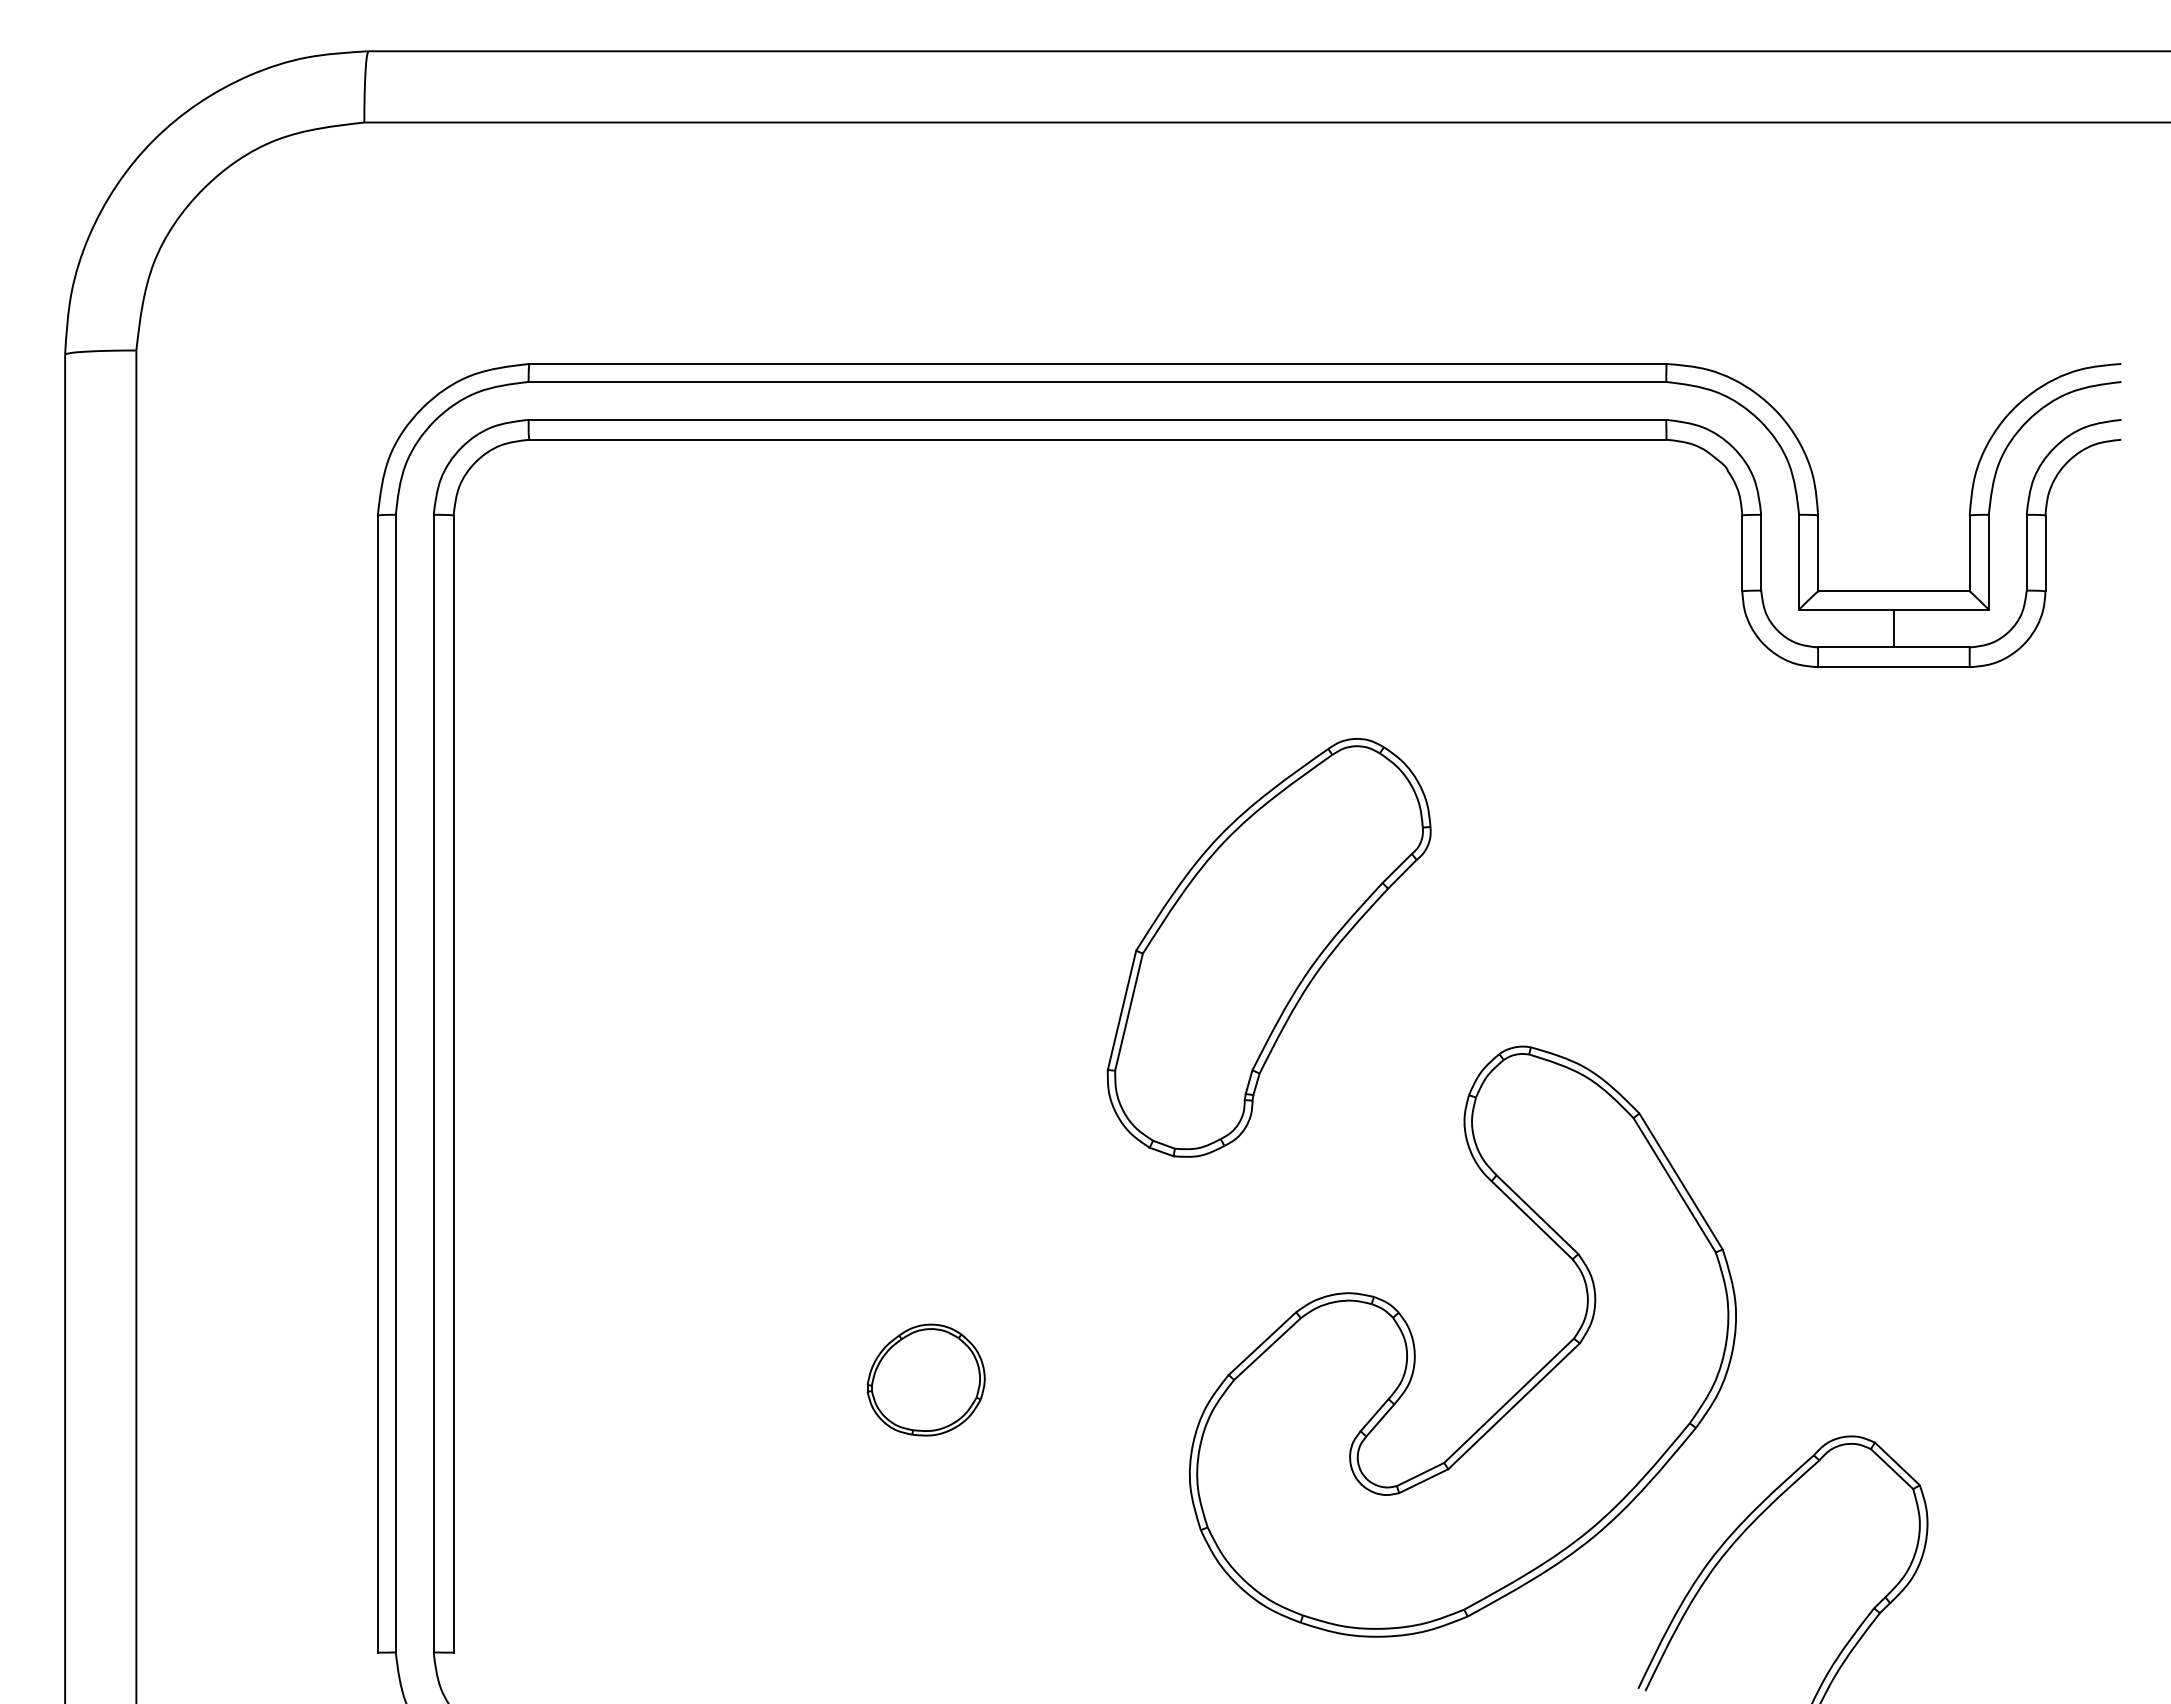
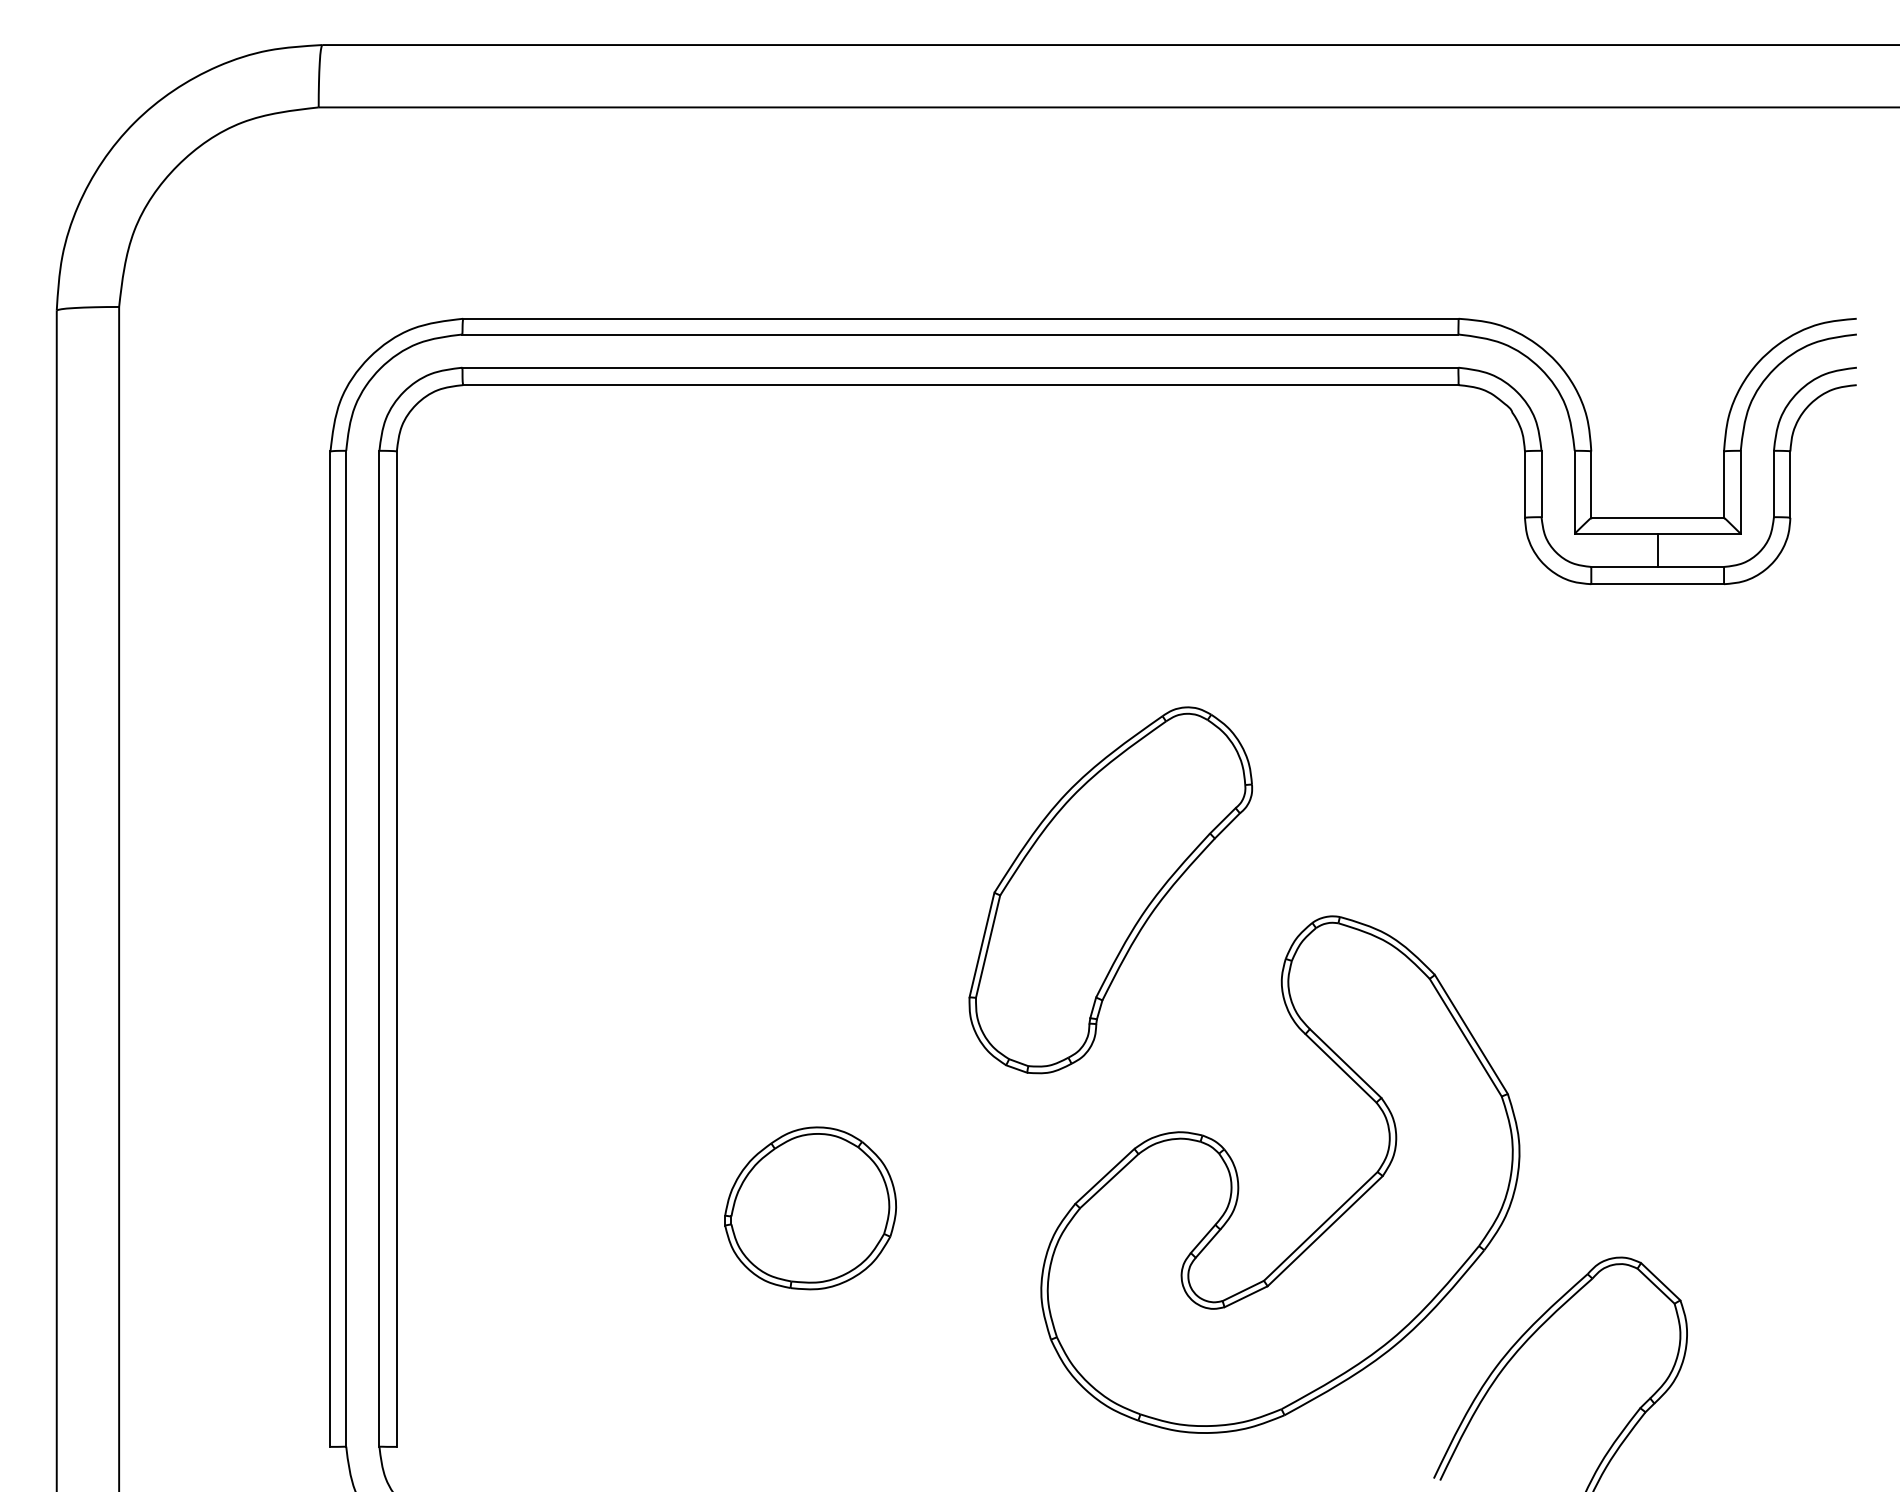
part: (1268, 947) -> (1110, 890), moved
part: (925, 1379) -> (809, 1207), size x1.67

